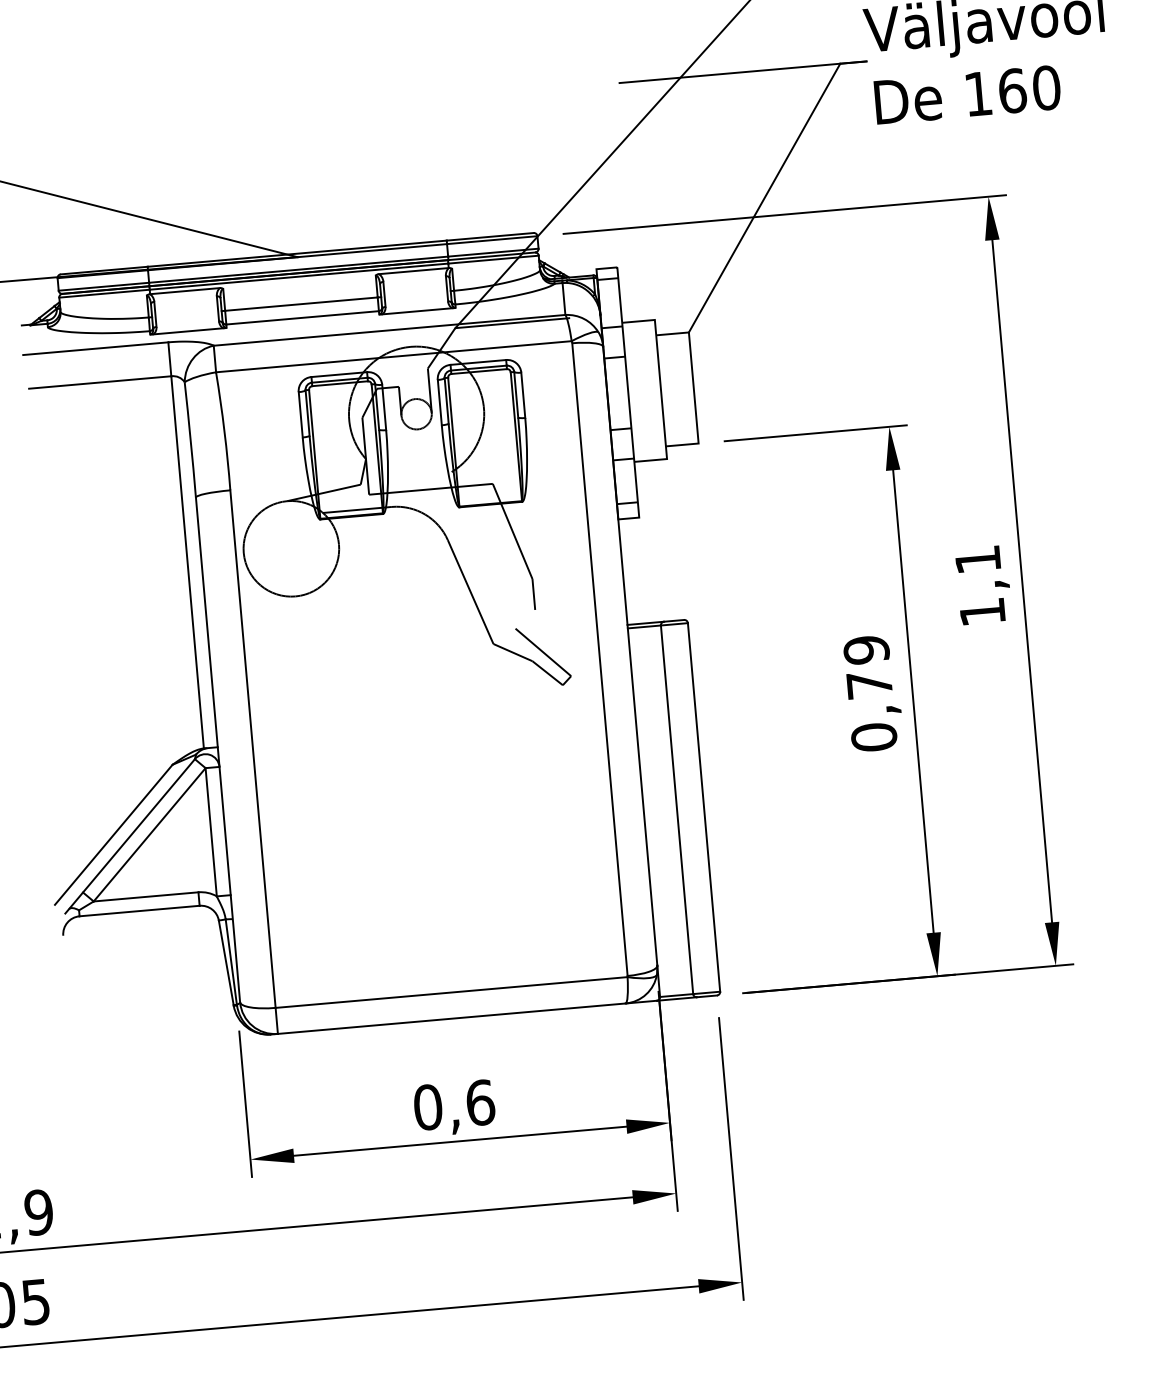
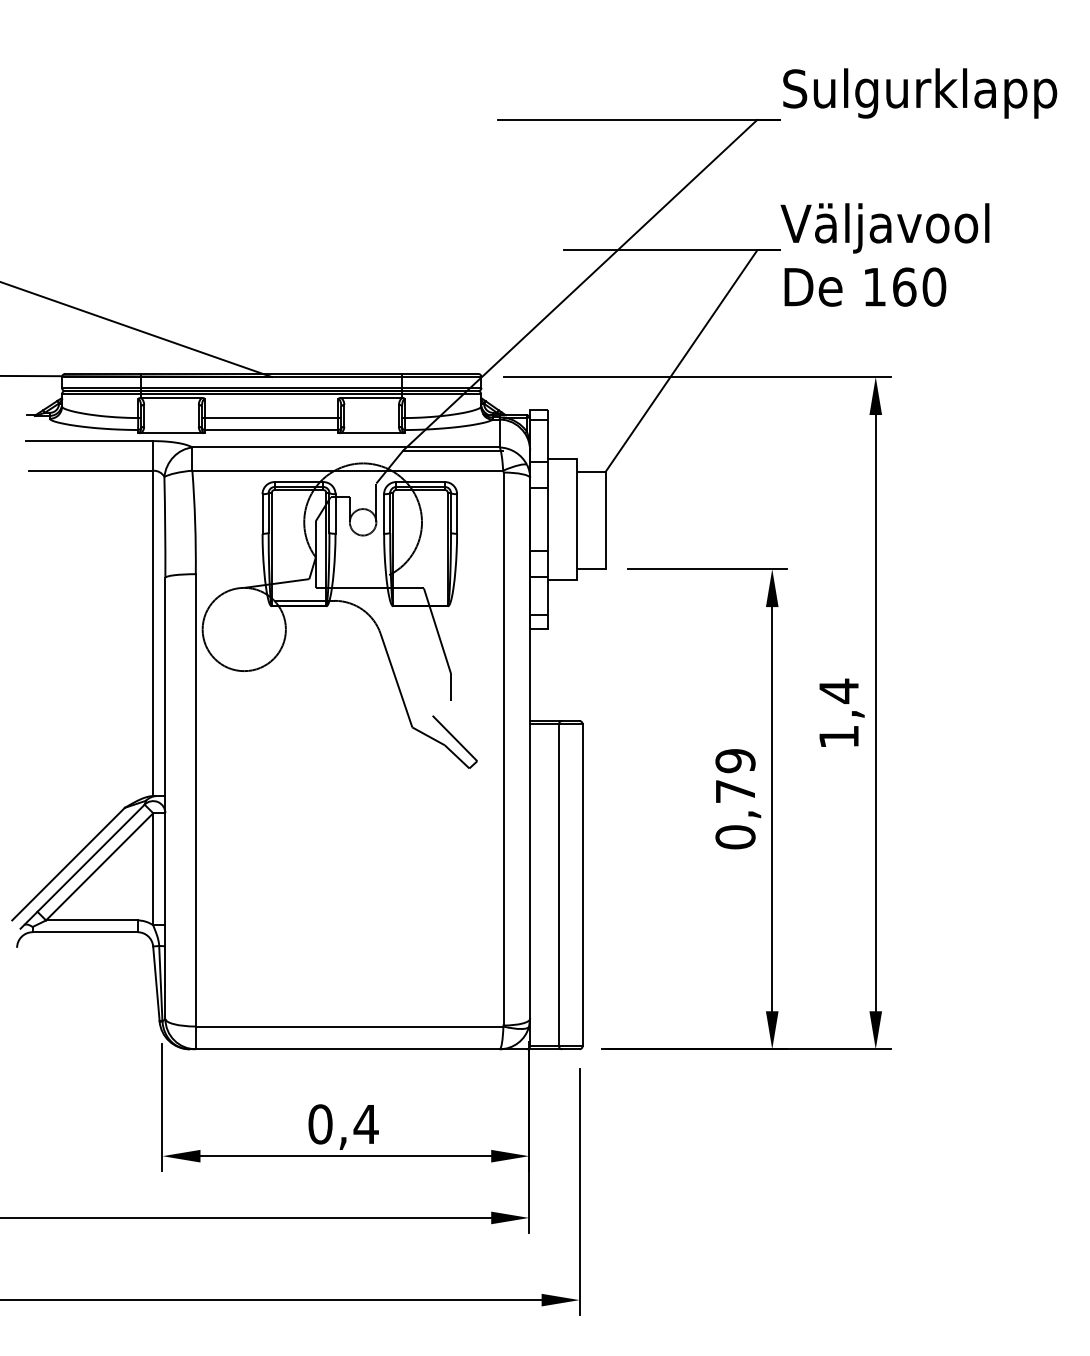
text: (977, 560) -> (838, 691), 1,1 -> 1,4
text: (479, 1102) -> (365, 1124), 0,6 -> 0,4

